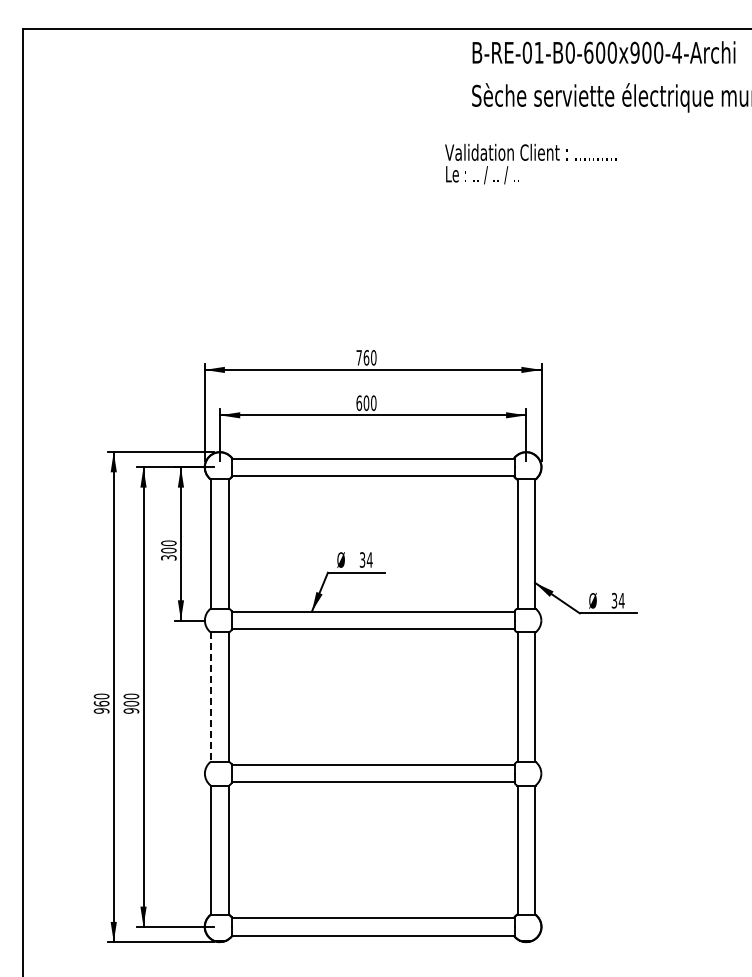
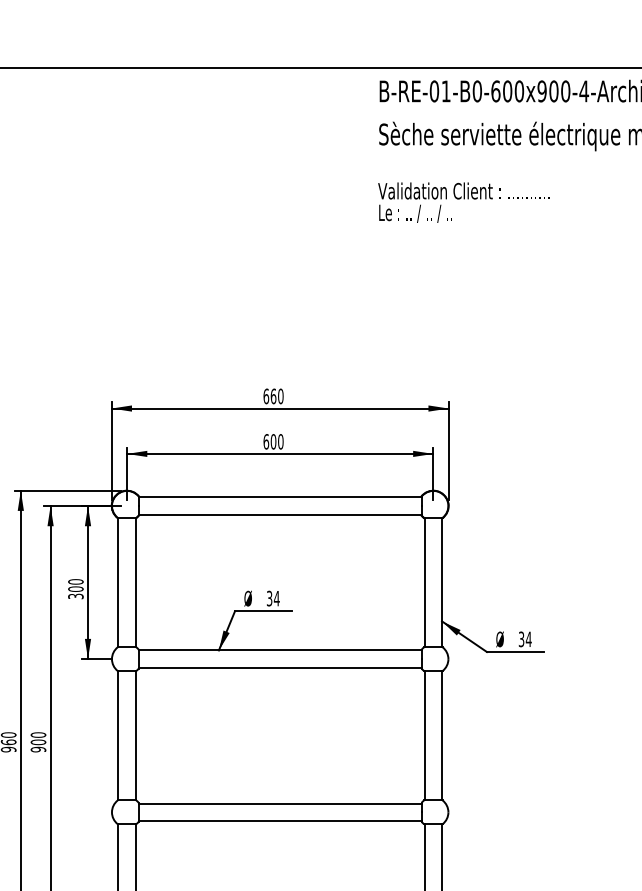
text: (530, 163) -> (463, 202), moved
text: (359, 357) -> (266, 396), 760 -> 660
line: (211, 697) -> (118, 736), dashed -> solid

